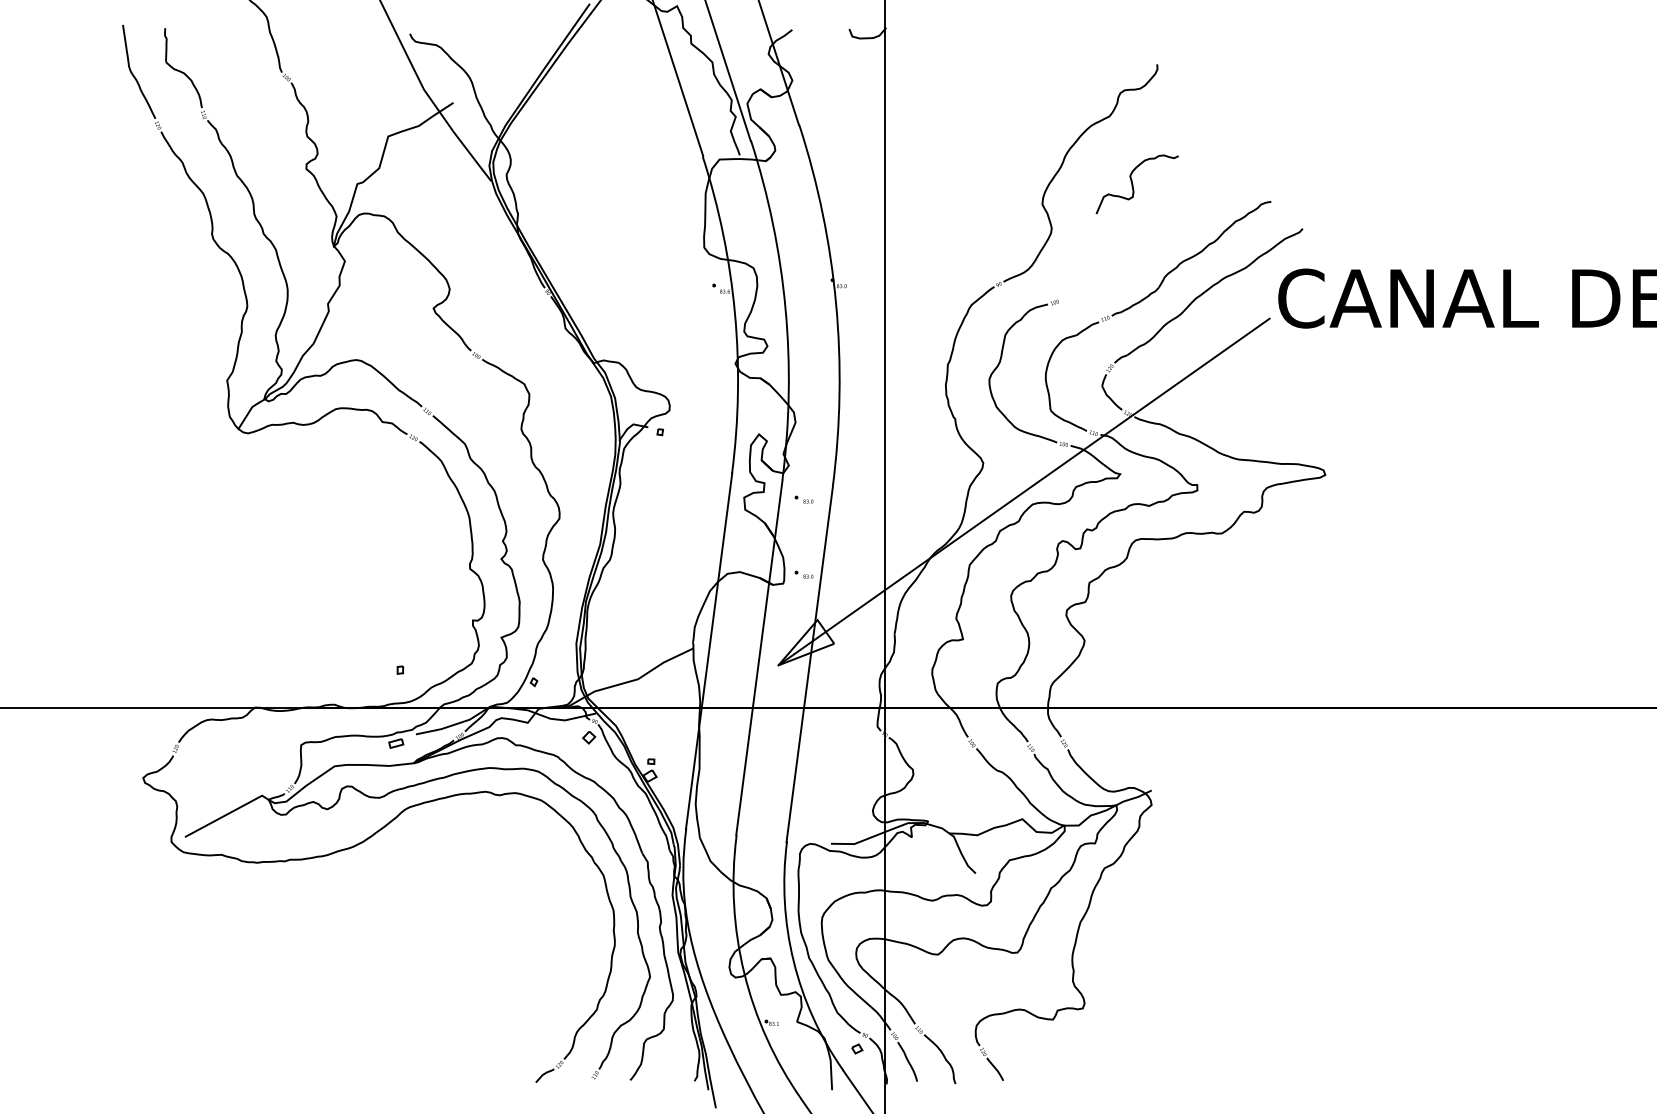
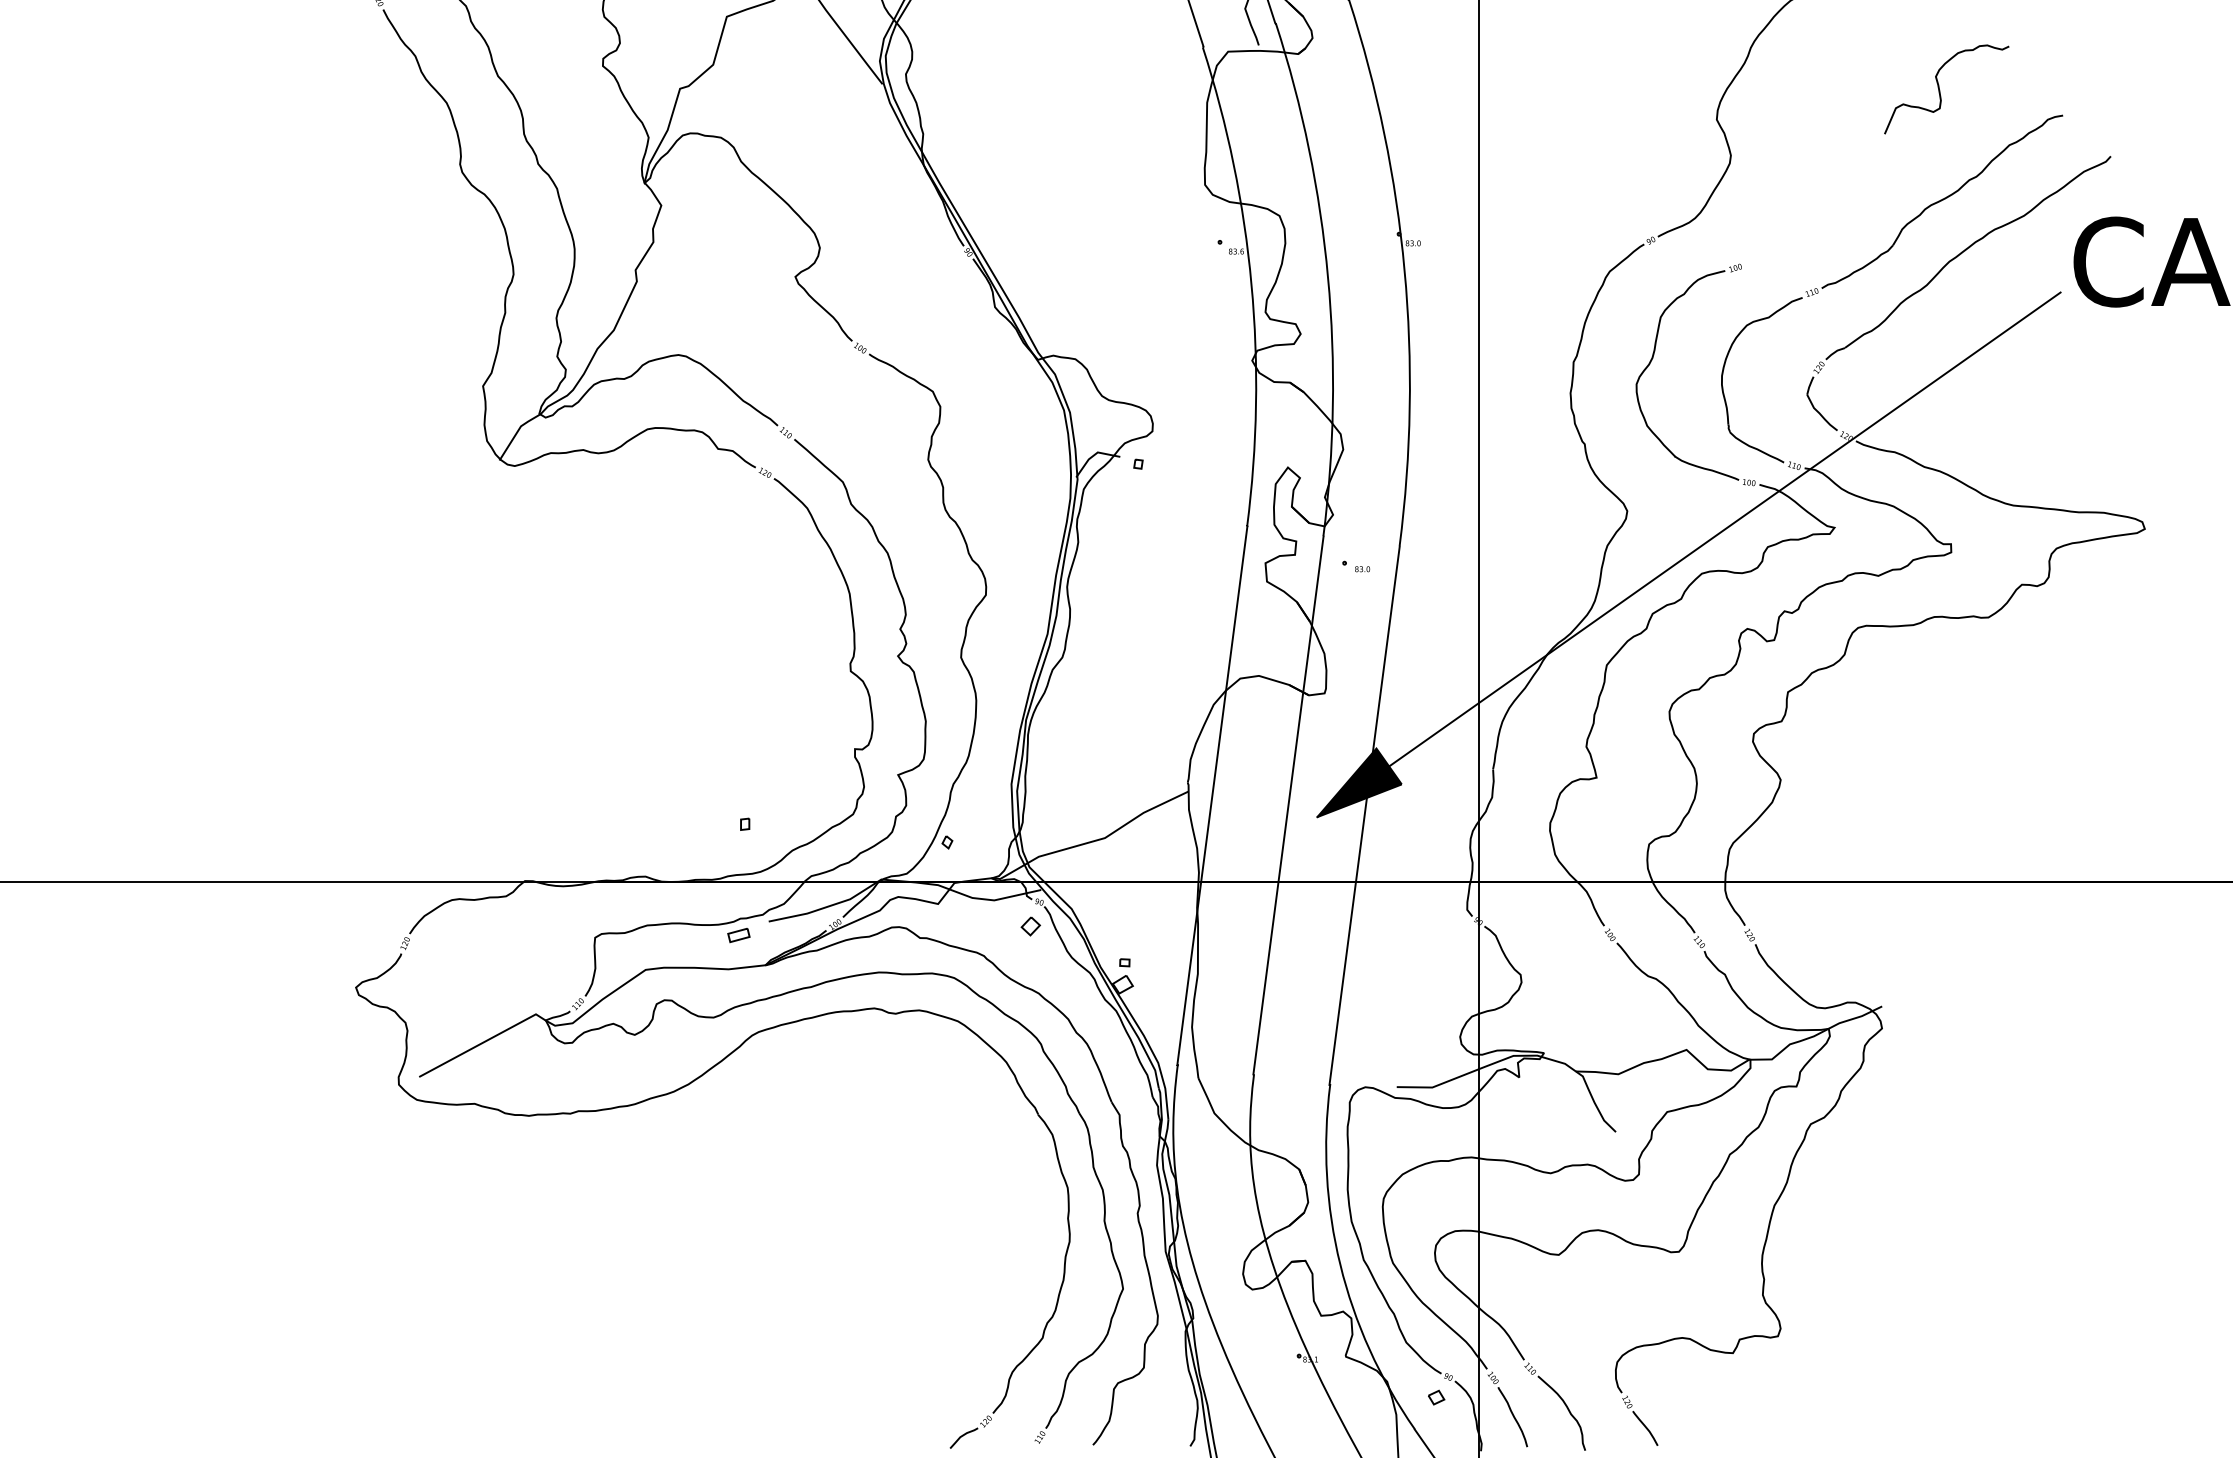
curve: (1133, 184) -> (1940, 89), moved
part: (803, 574) -> (1355, 679), removed
fill: (806, 642) -> (1359, 782), added

